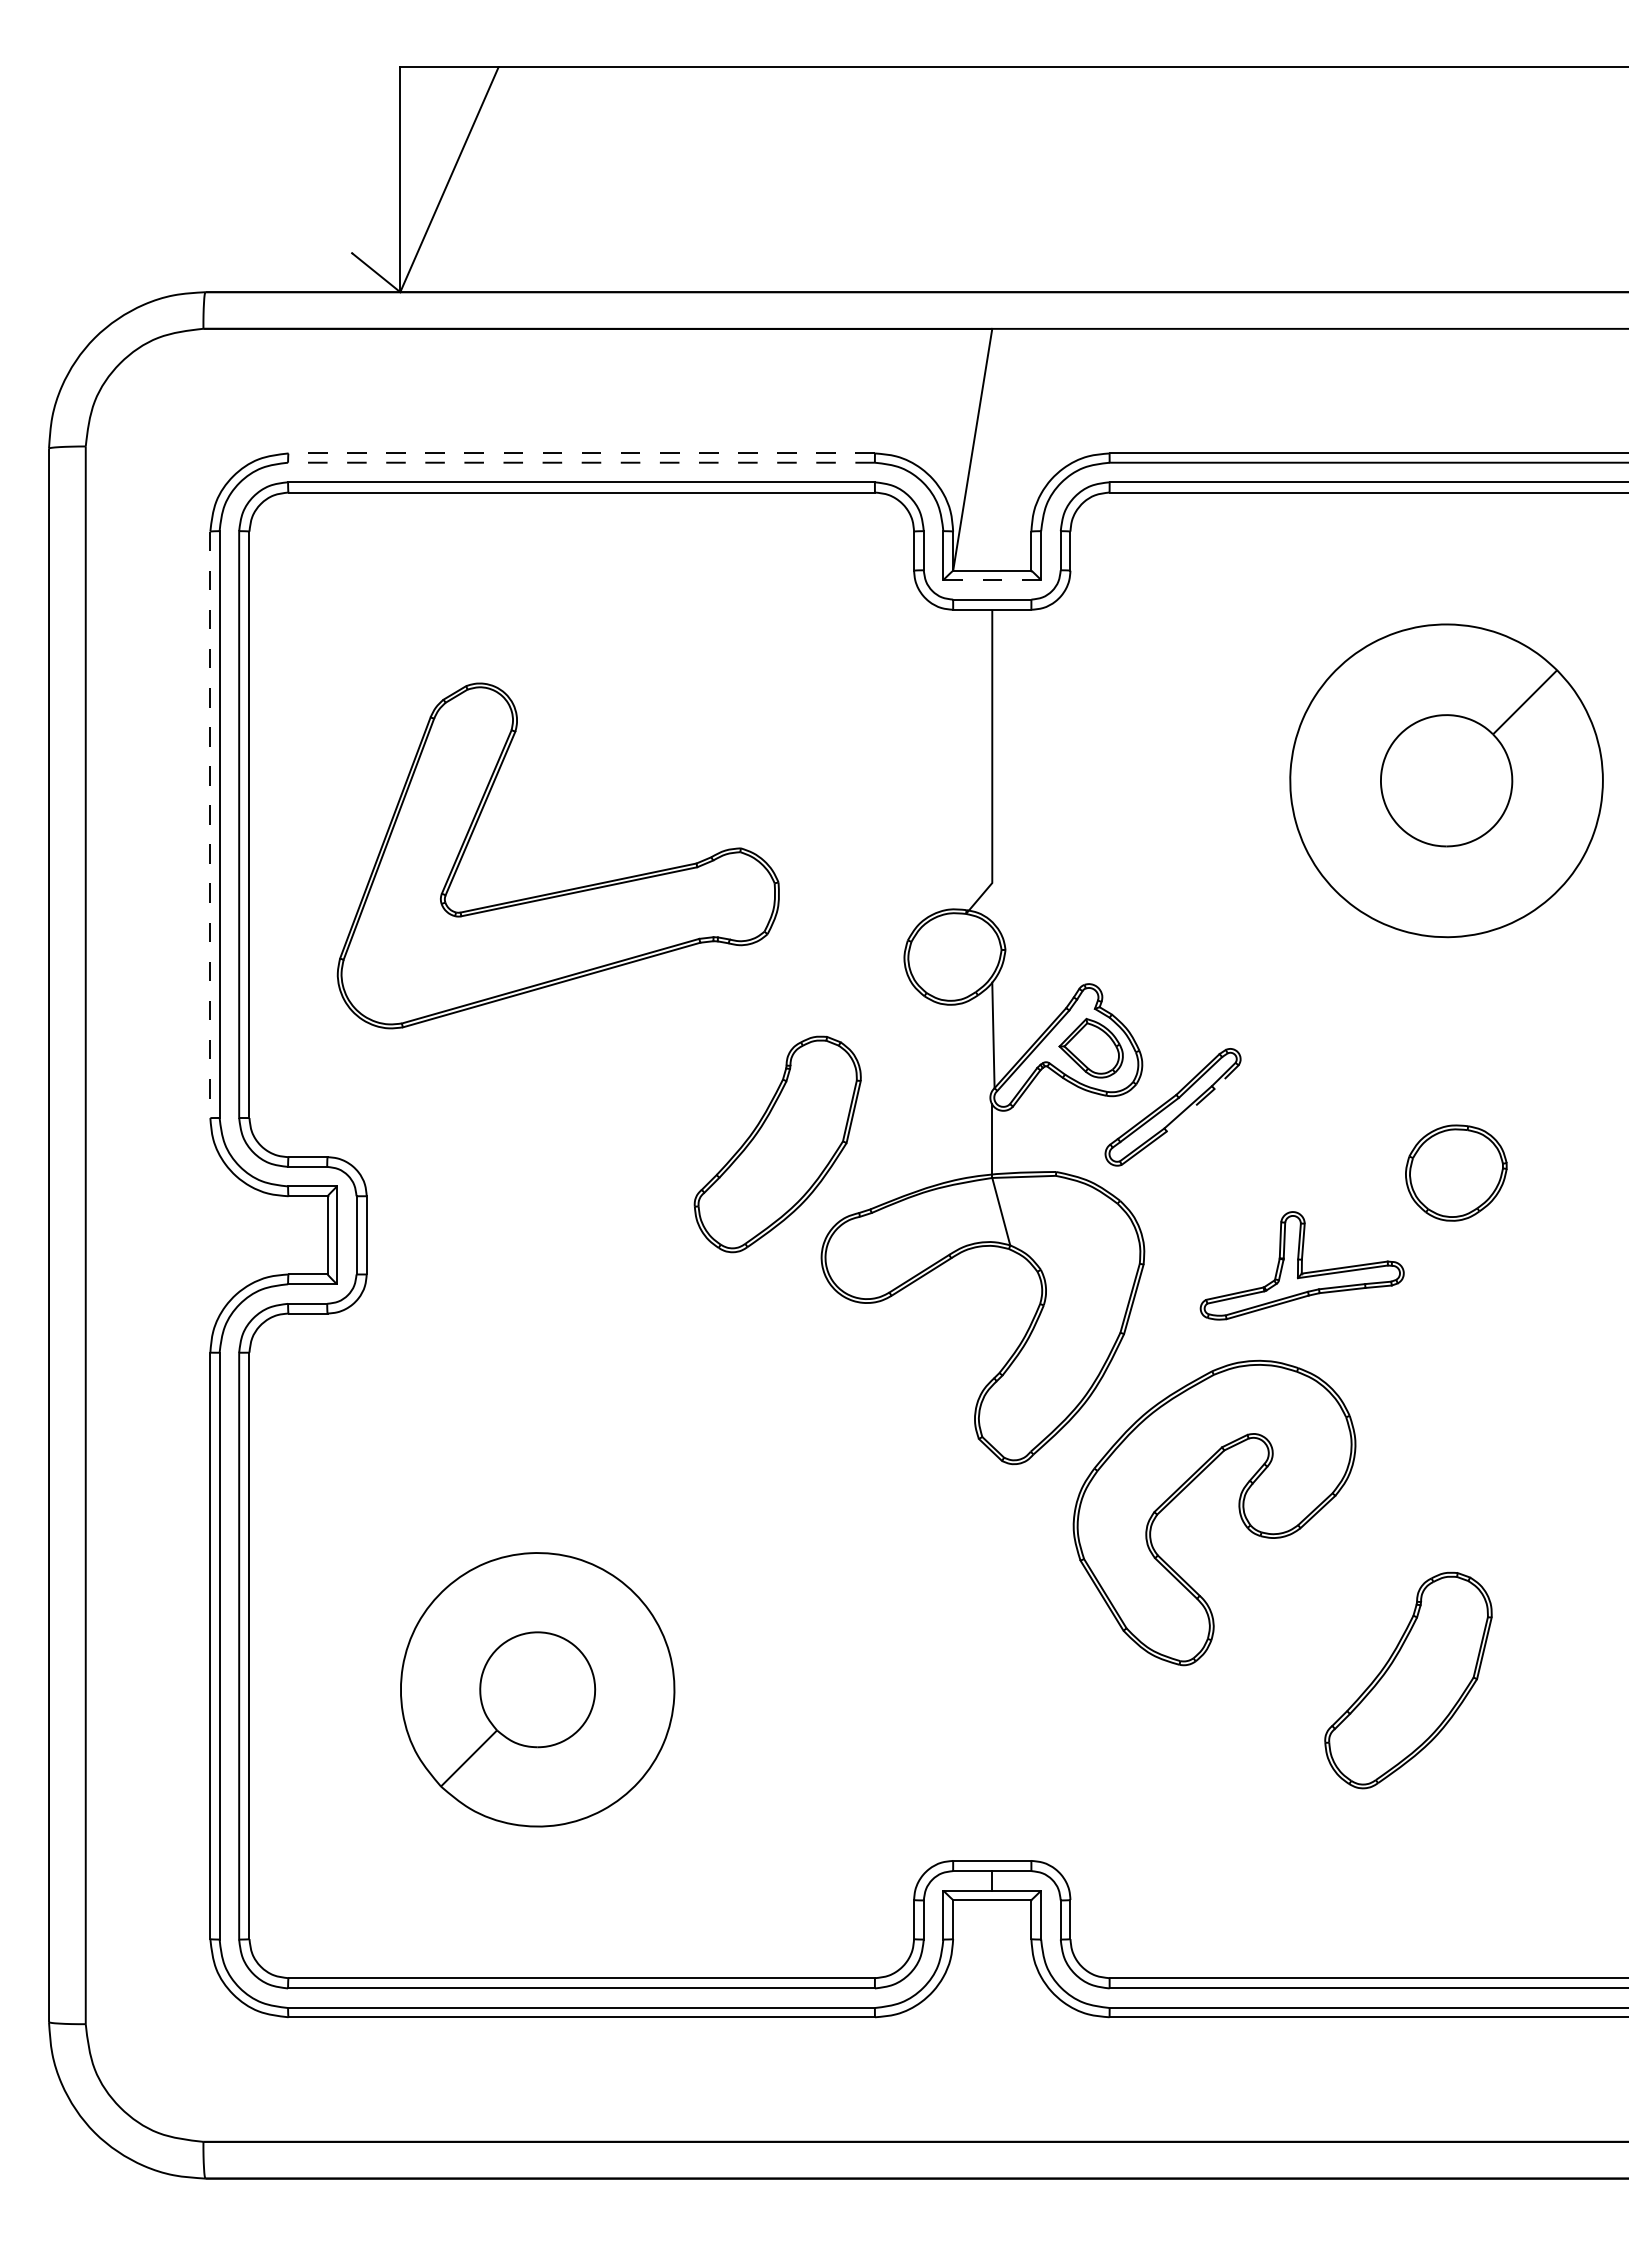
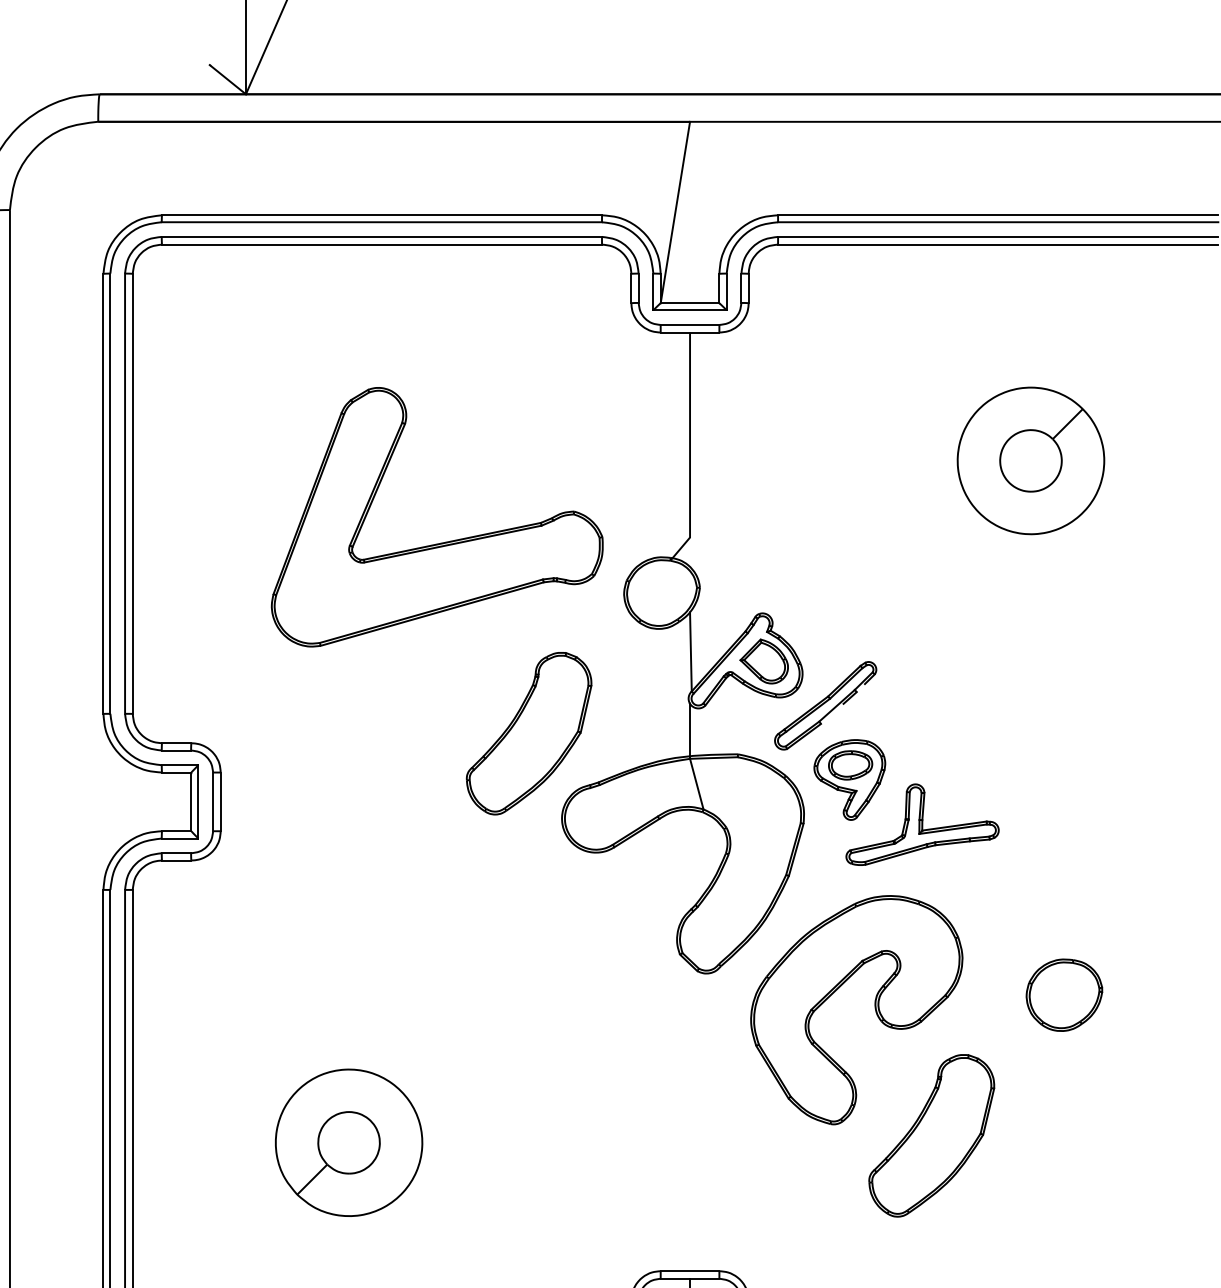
line: (581, 453) -> (381, 215), dashed -> solid
line: (581, 462) -> (381, 222), dashed -> solid
line: (992, 580) -> (690, 310), dashed -> solid
part: (1446, 780) -> (1030, 460), size x0.62
line: (210, 825) -> (103, 494), dashed -> solid
part: (565, 889) -> (442, 542), moved
part: (1456, 1172) -> (1064, 994), moved
part: (1205, 1206) -> (850, 780), added
part: (1408, 1680) -> (931, 1135), moved
part: (537, 1689) -> (348, 1142), size x0.71

